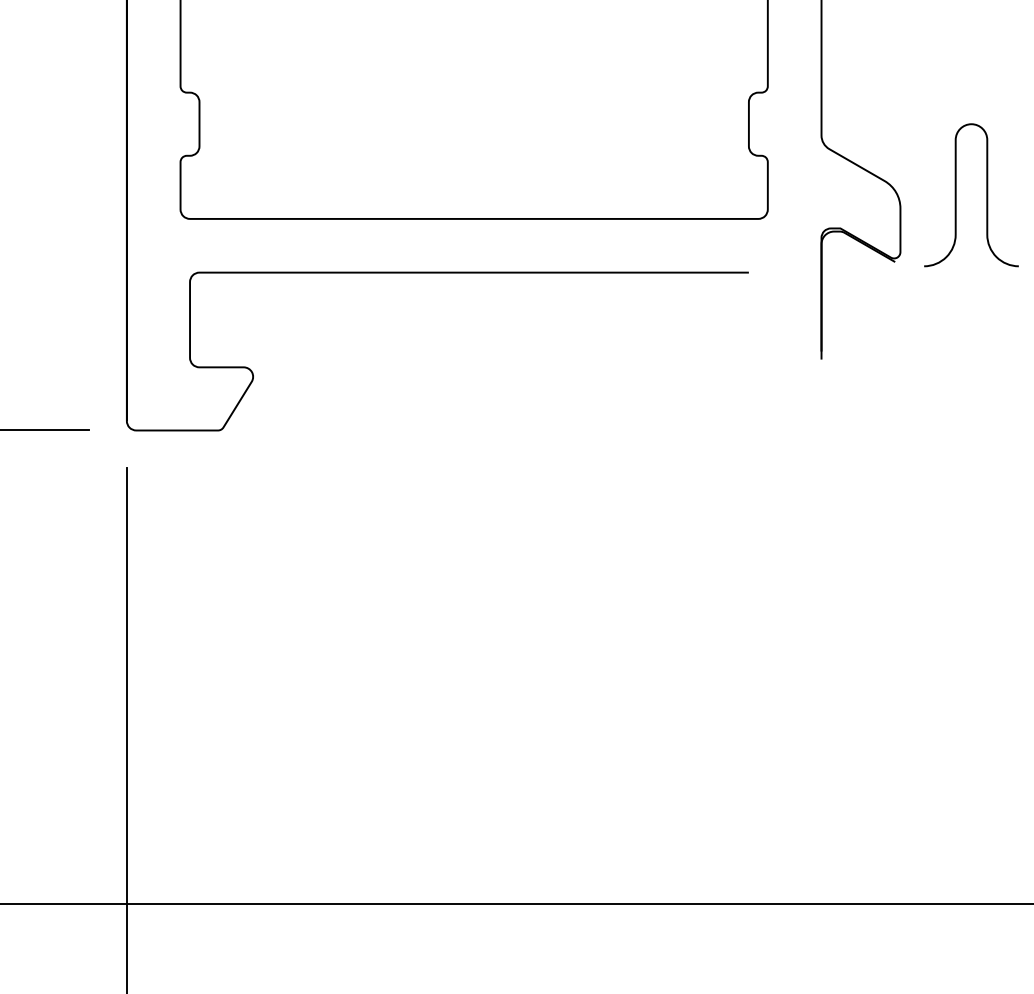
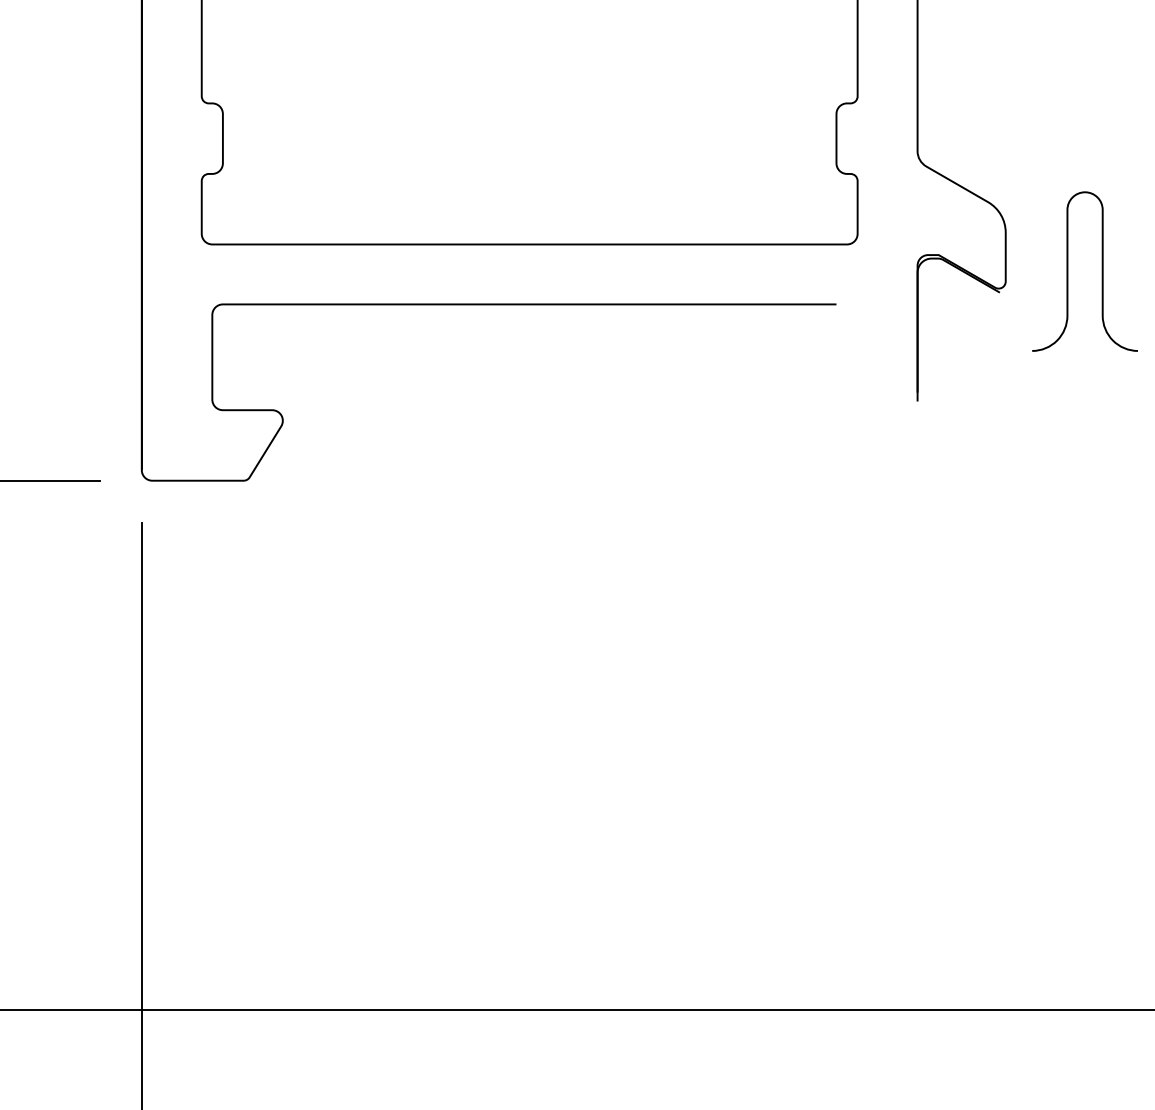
curve: (956, 195) -> (1068, 271), moved

